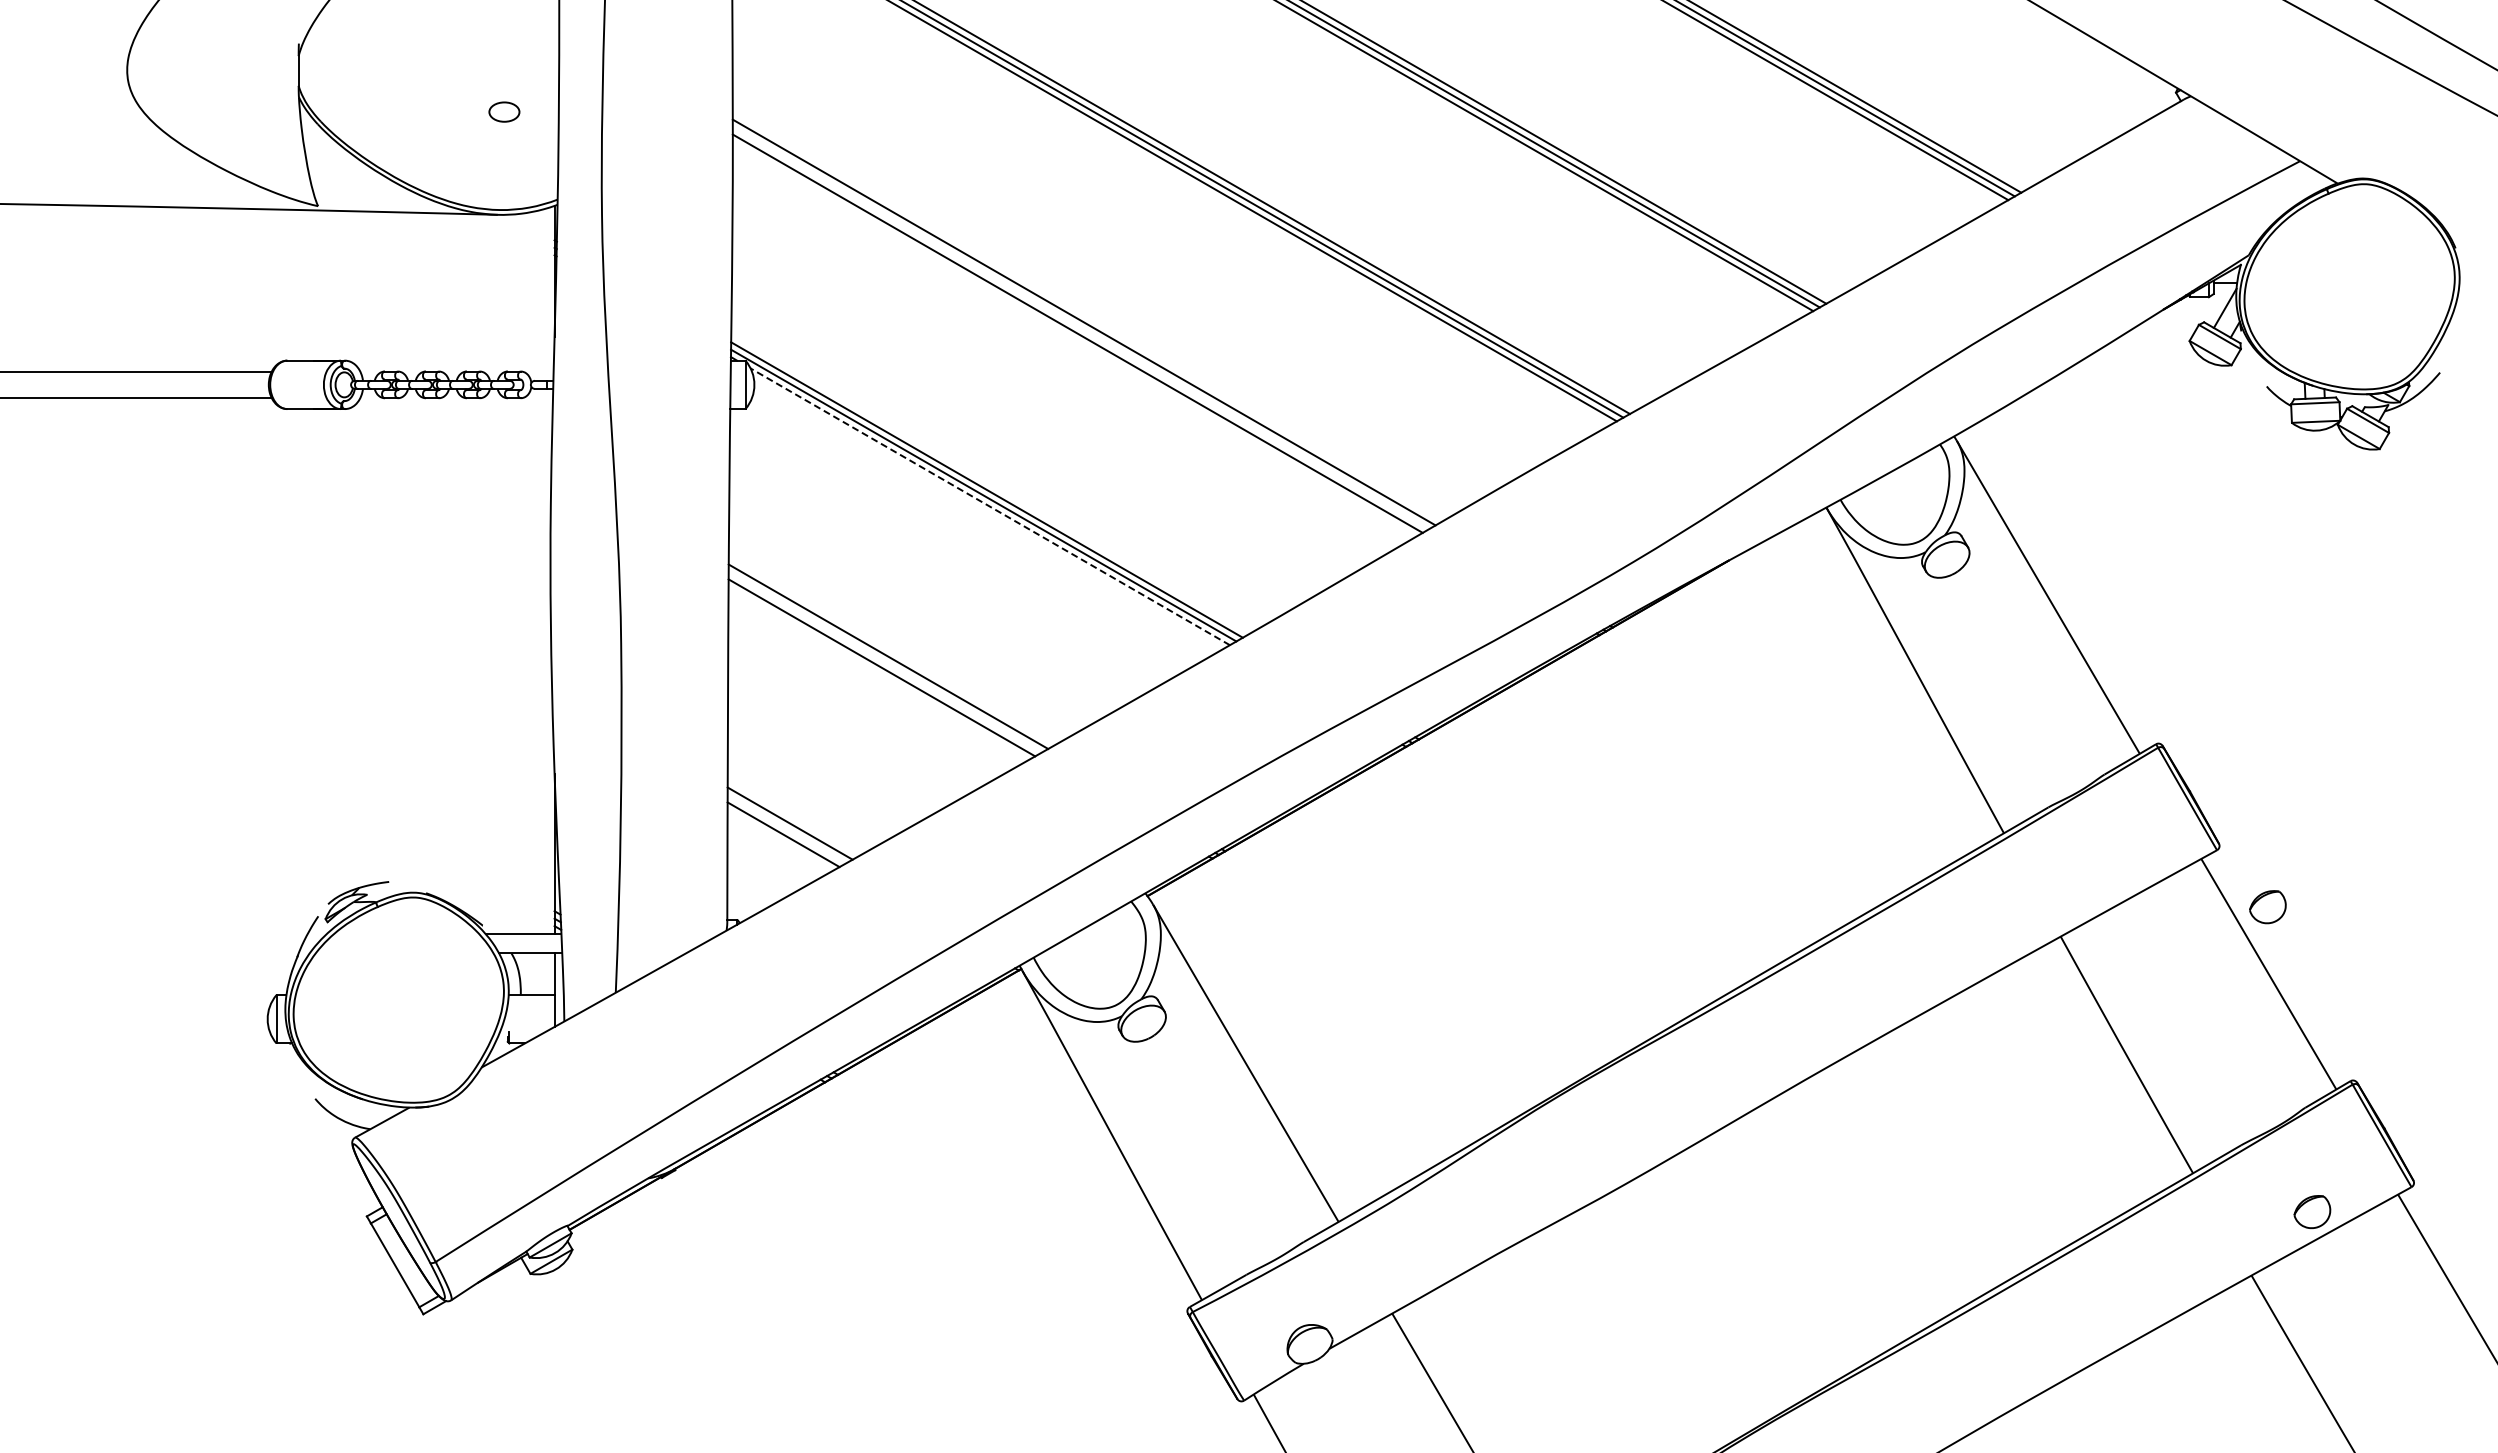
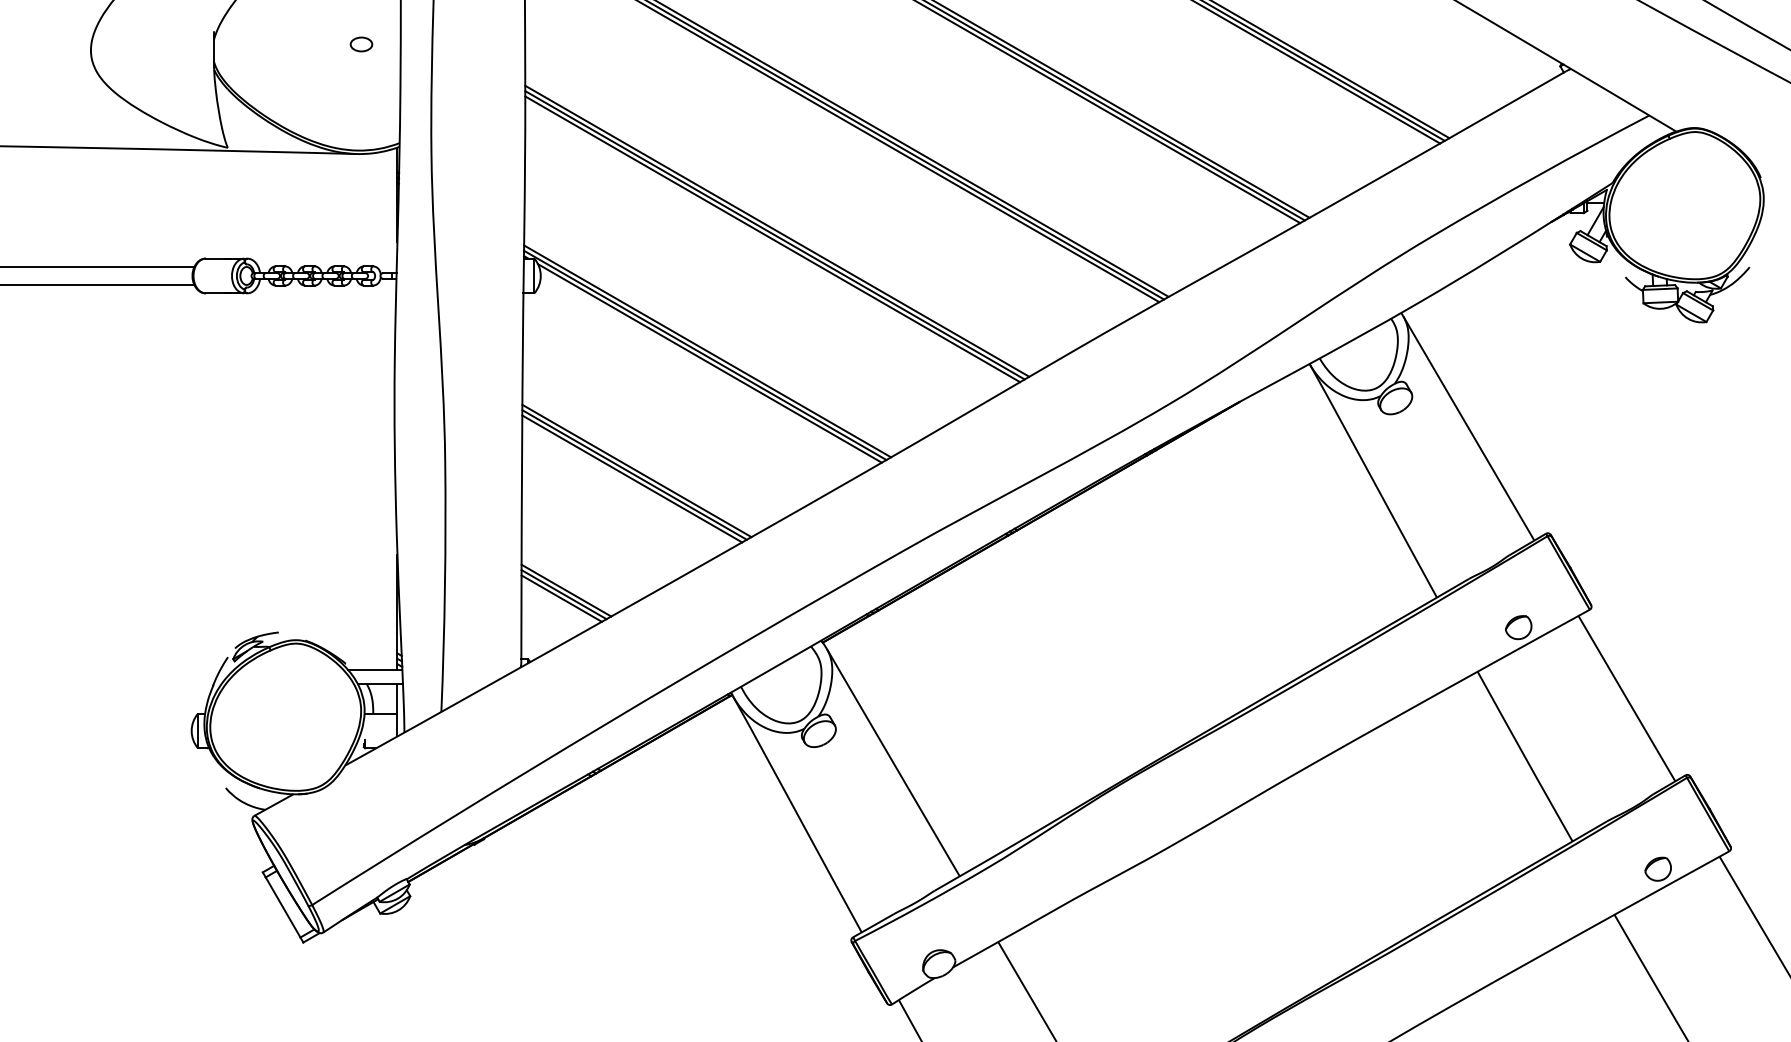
part: (504, 111) -> (361, 44), moved
line: (1080, 328) -> (774, 235), added
line: (990, 506) -> (710, 363), dashed -> solid
line: (884, 661) -> (634, 474), added
line: (786, 828) -> (563, 594), added
part: (2267, 907) -> (1518, 627), moved

